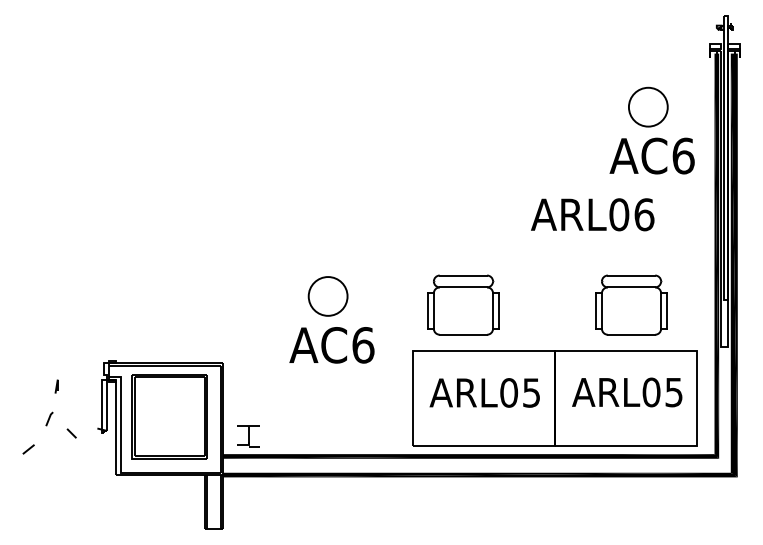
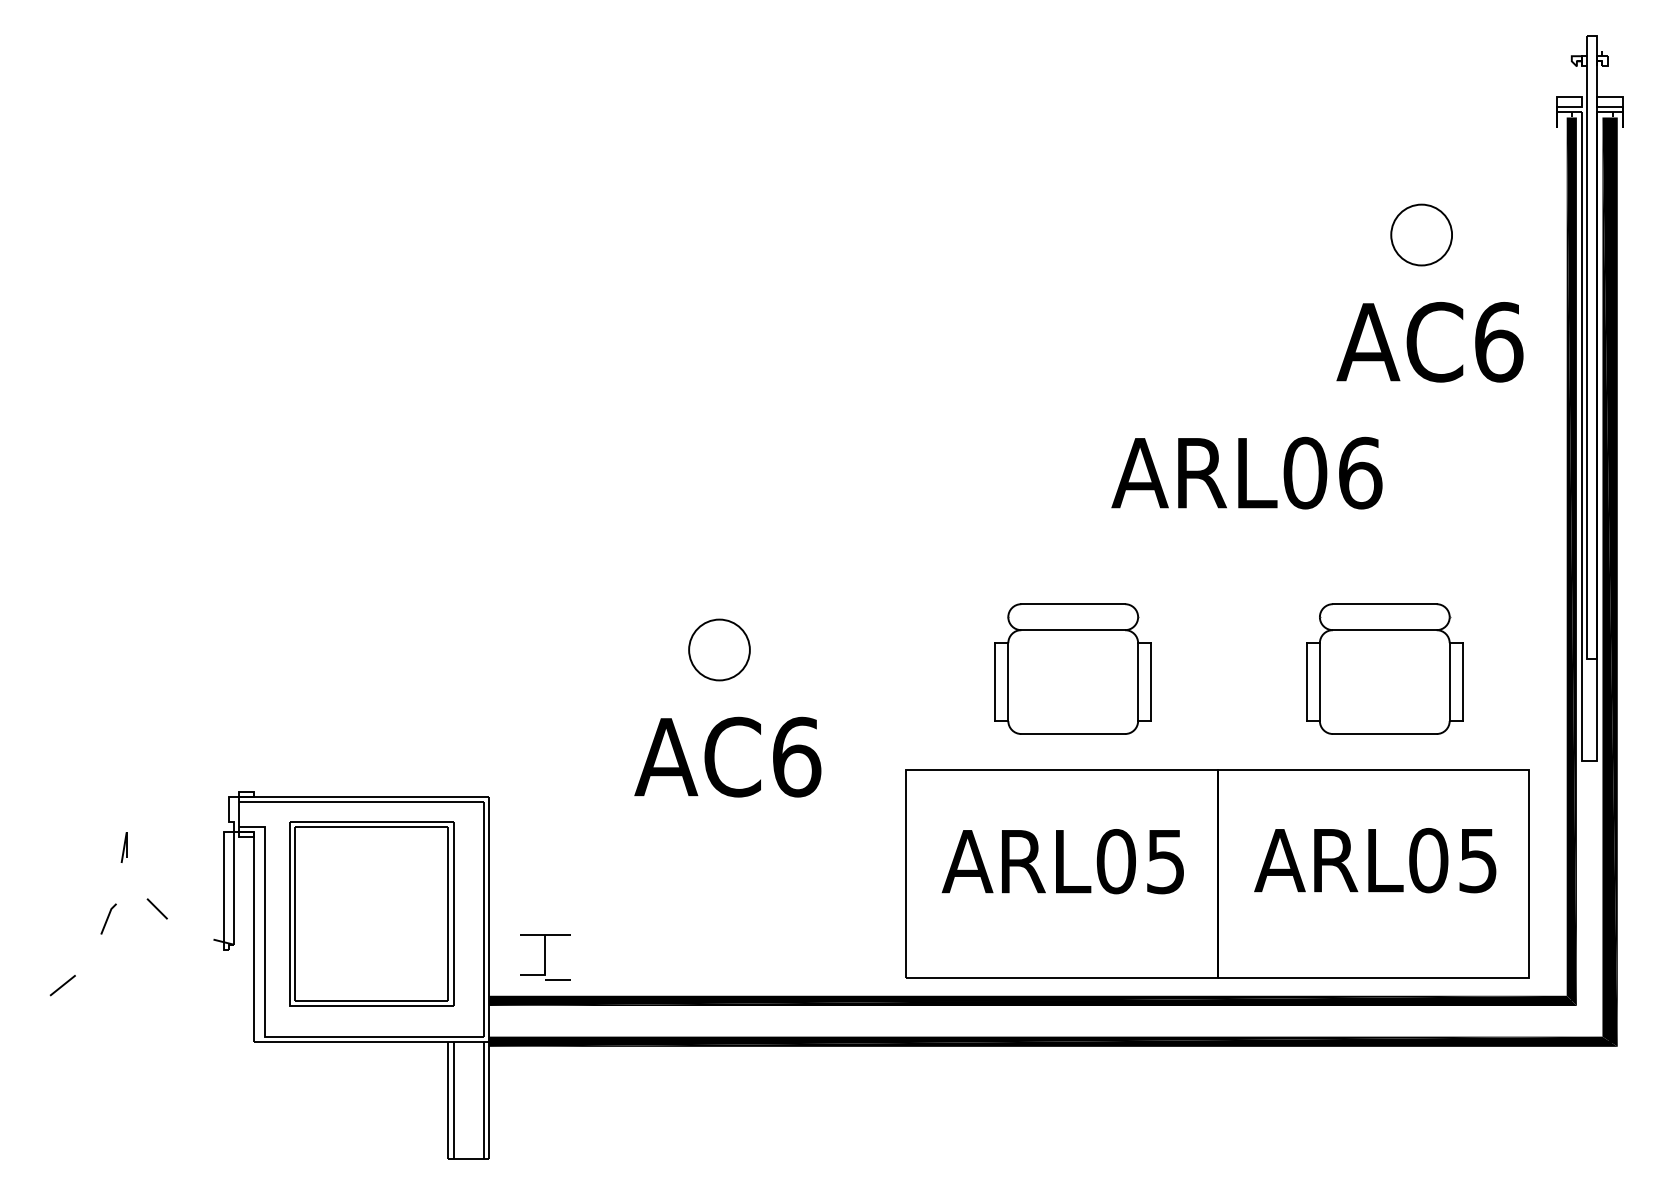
circle: (648, 107) -> (1421, 235), size x0.71
text: (592, 214) -> (1246, 472), moved
circle: (328, 296) -> (720, 650), size x0.71
part: (463, 304) -> (1073, 667), moved
line: (71, 433) -> (156, 908), moved

